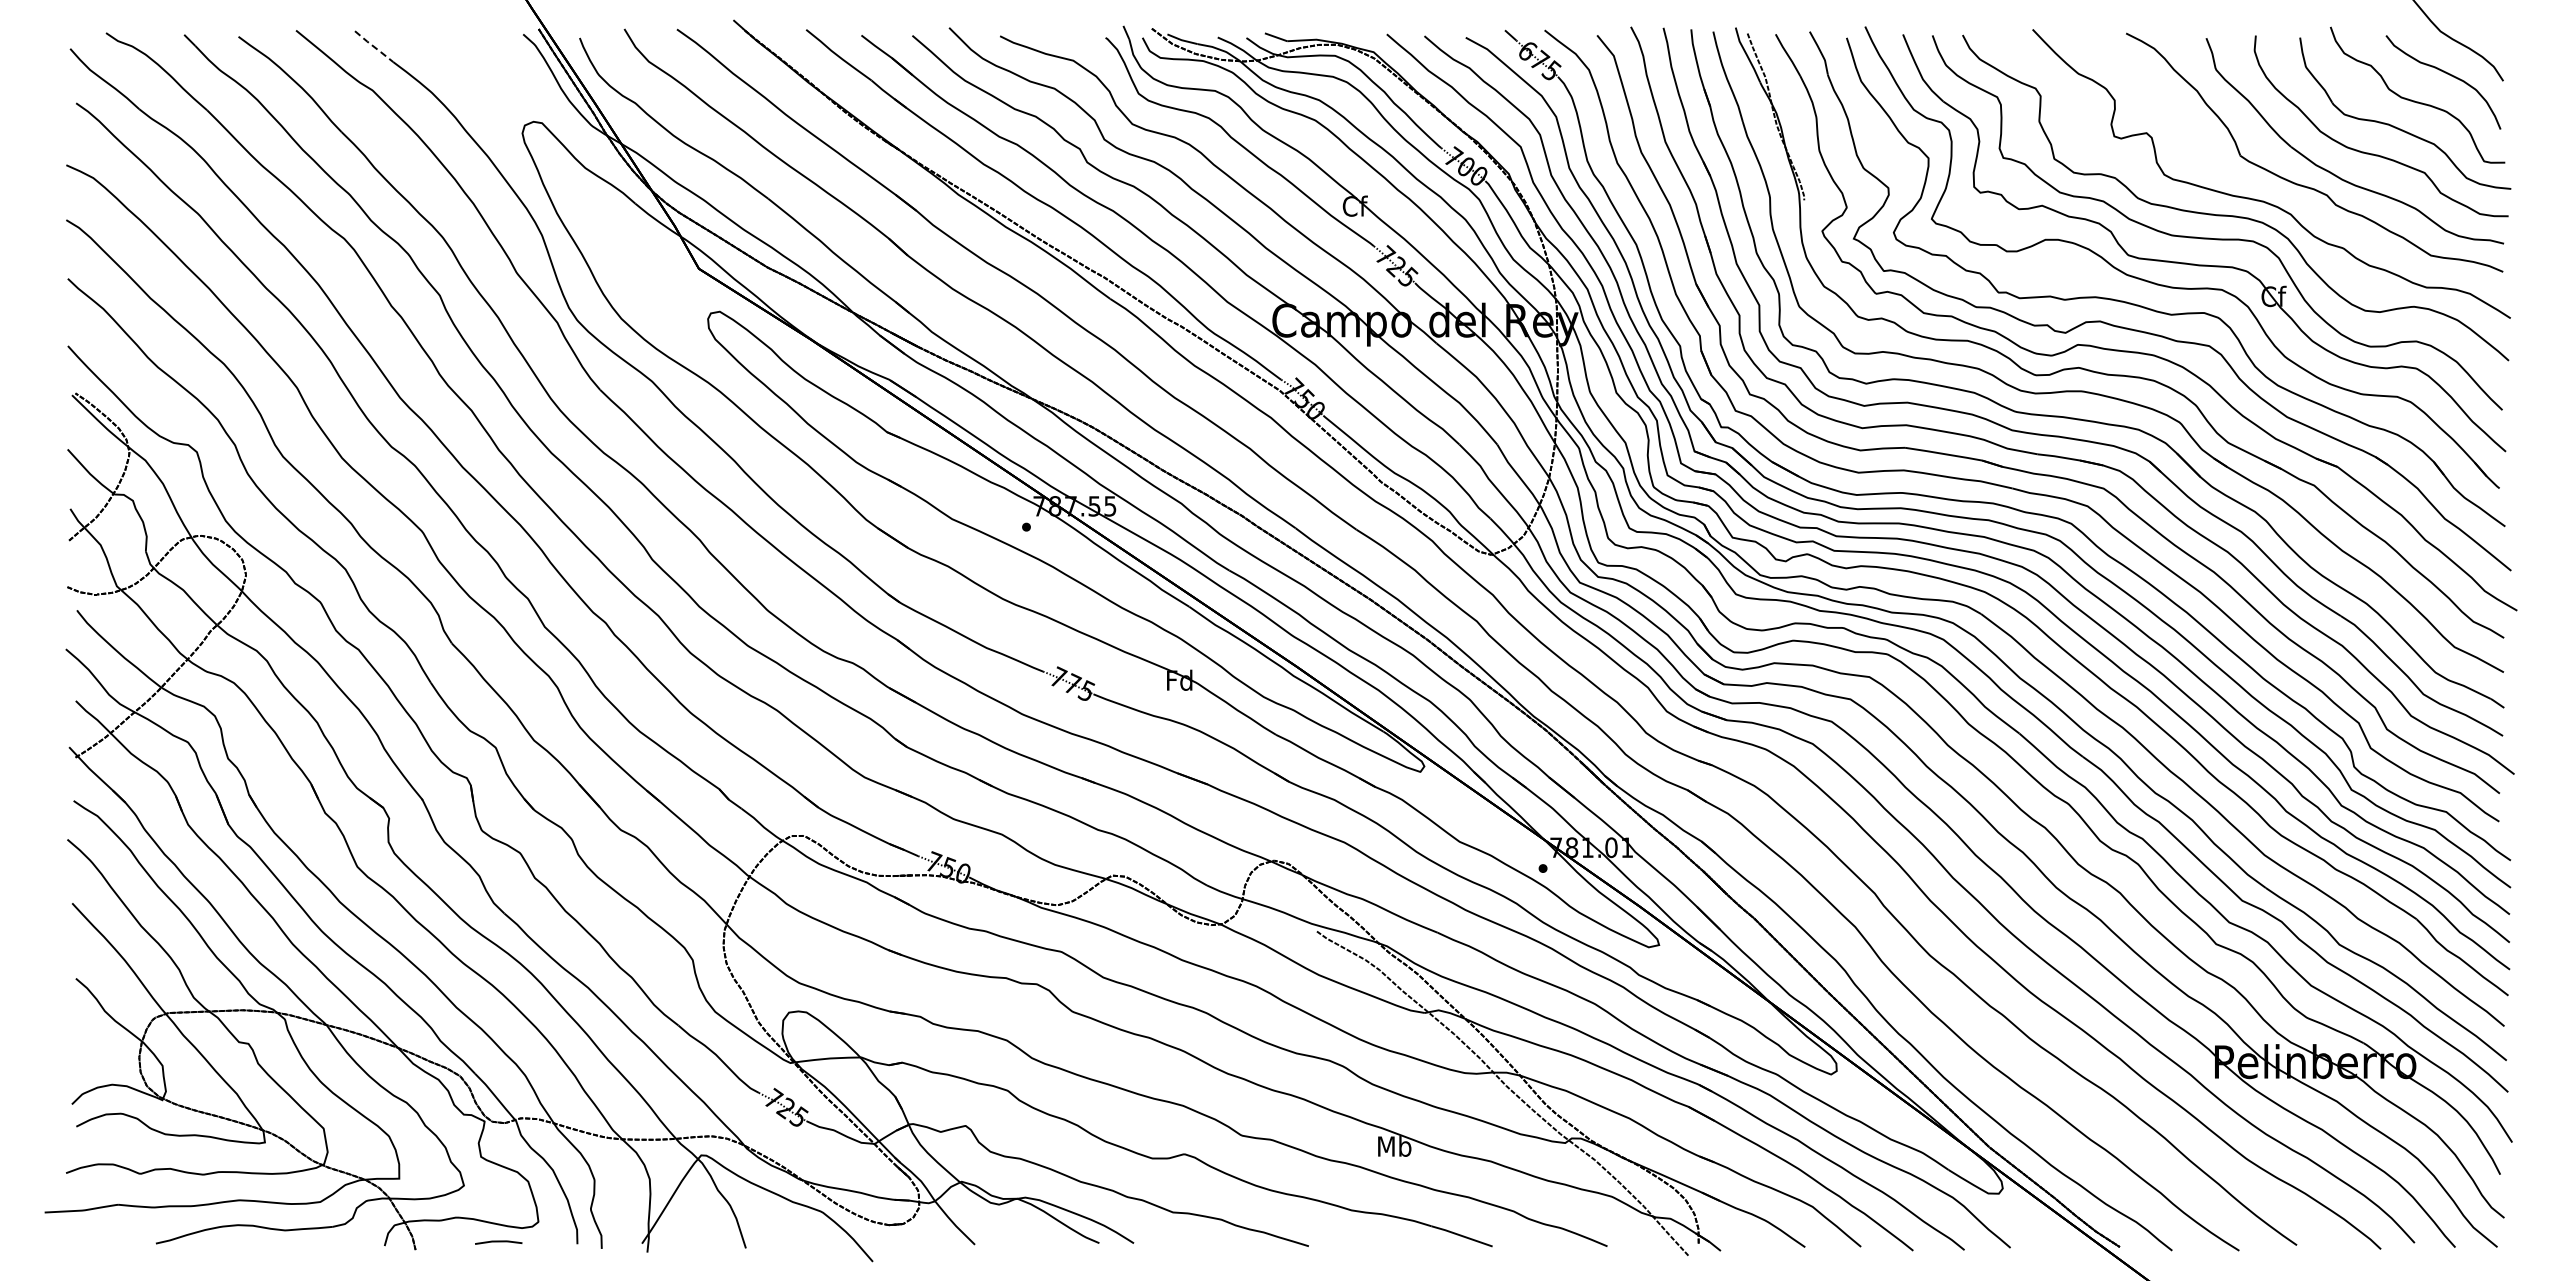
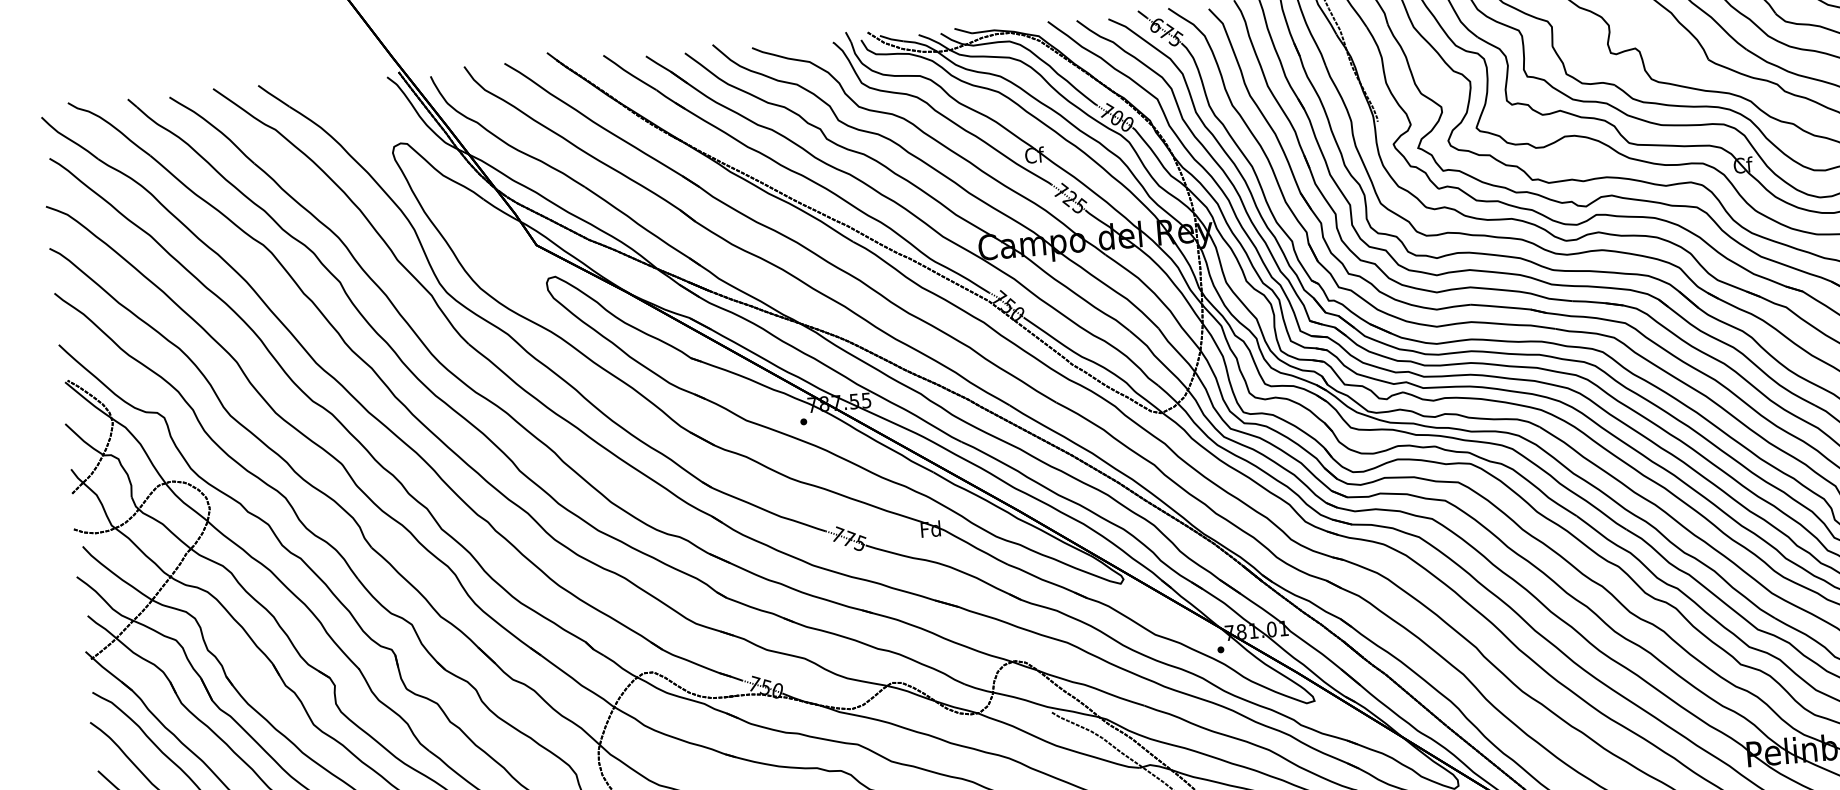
line: (374, 46) -> (274, 96), dashed -> solid

